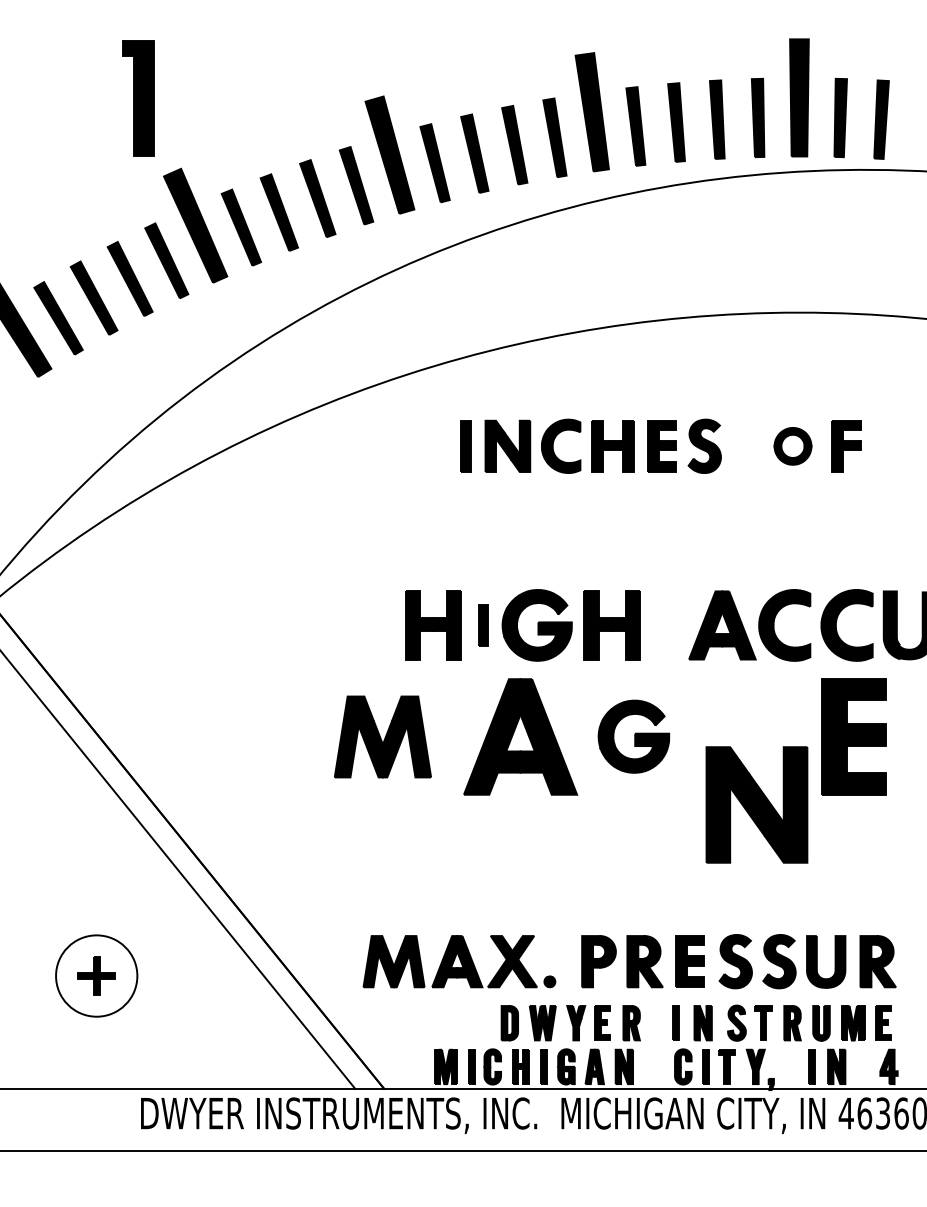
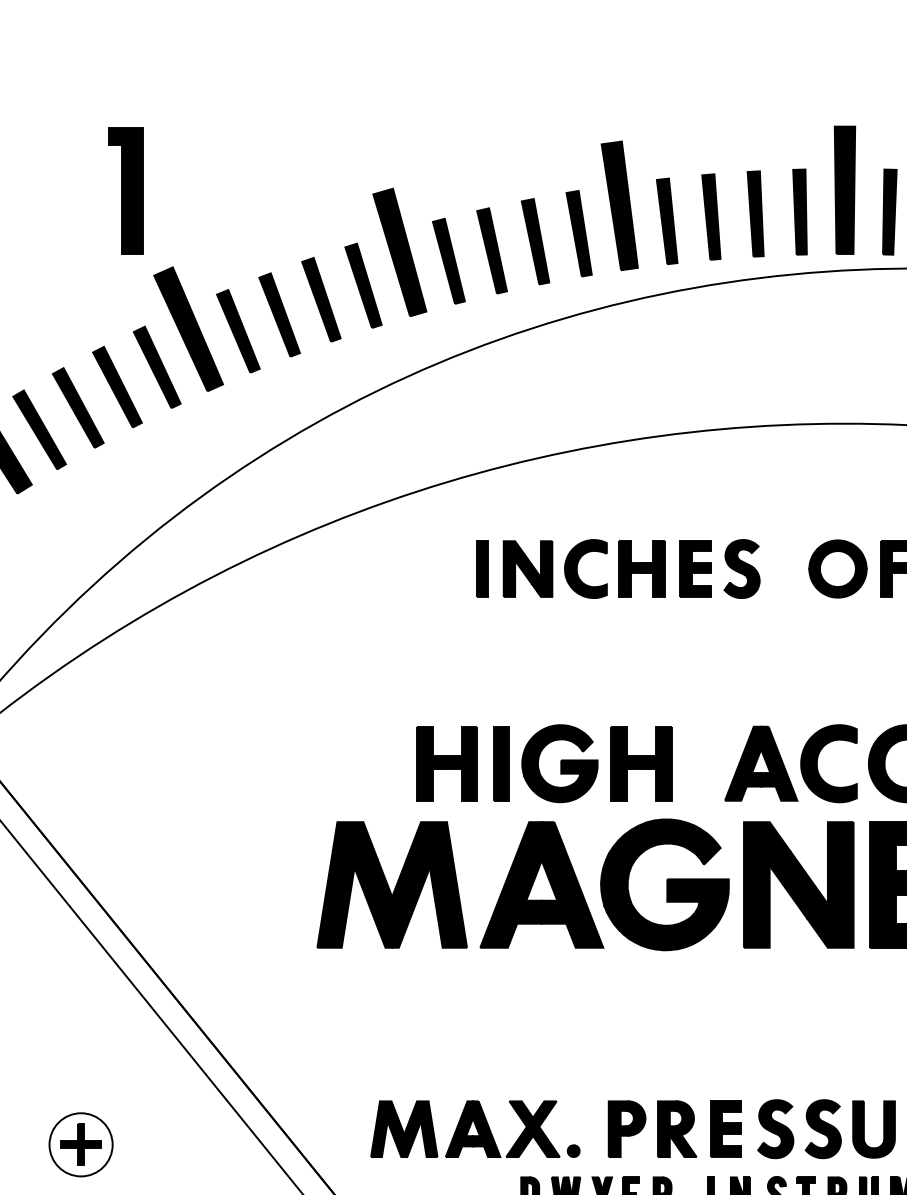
part: (792, 446) -> (837, 569), size x1.43
part: (483, 625) -> (501, 763), size x1.67
part: (382, 736) -> (391, 884), size x1.43
part: (633, 736) -> (664, 884), size x1.67
part: (756, 804) -> (798, 884), moved
circle: (96, 976) -> (80, 1145), size x0.71

